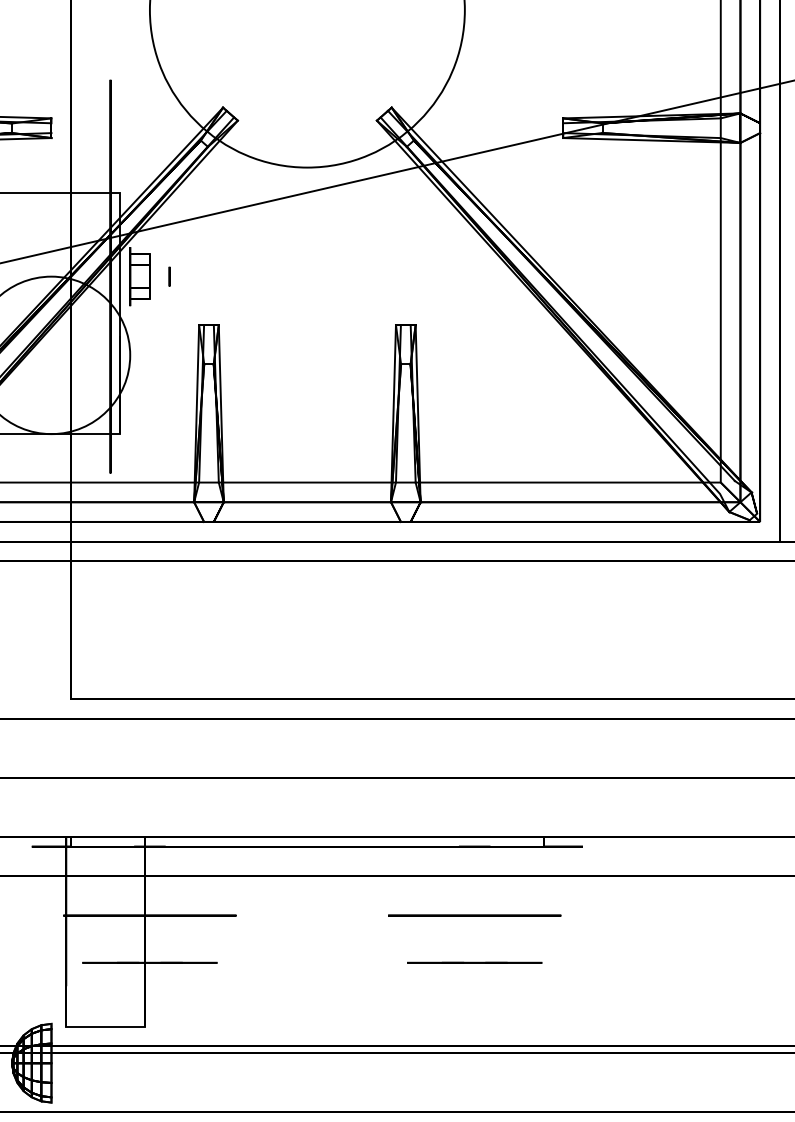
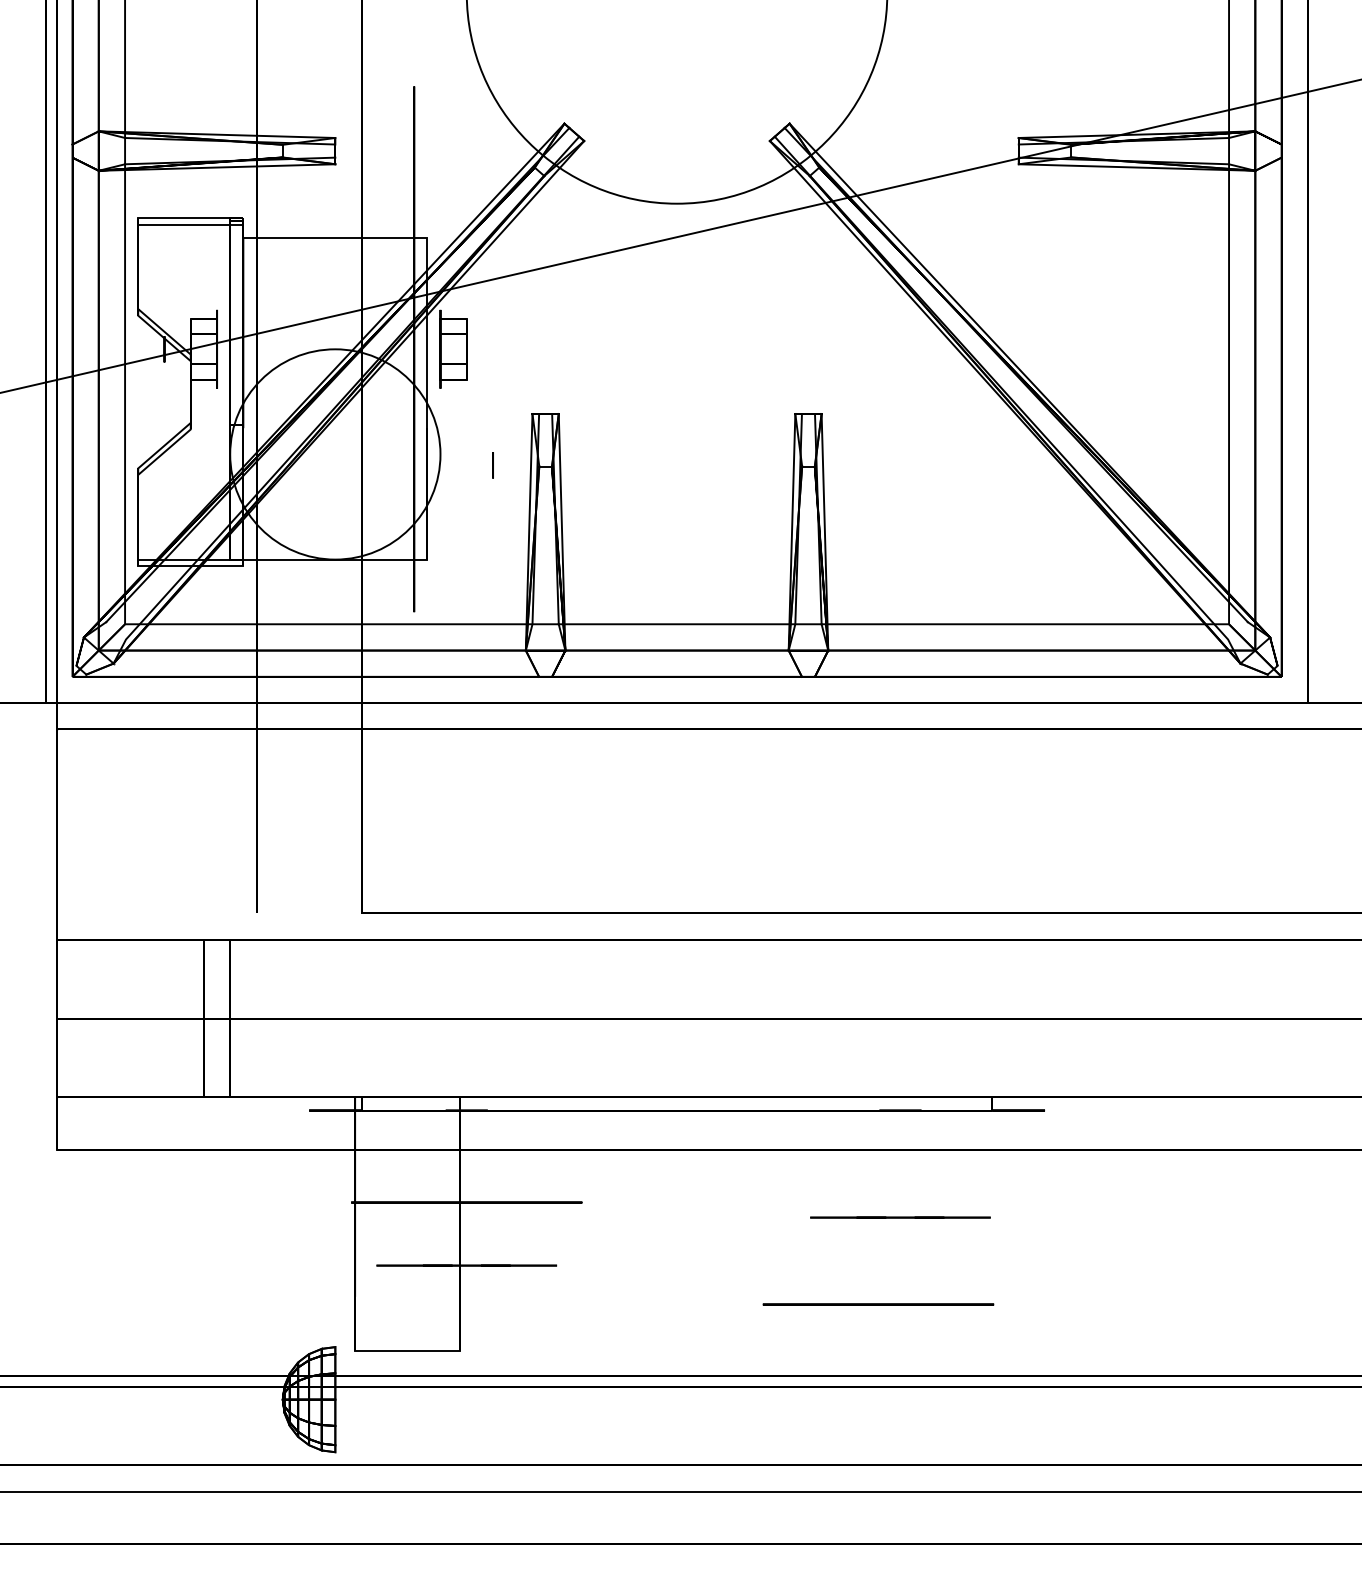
circle: (169, 276) -> (492, 465), moved
circle: (474, 915) -> (878, 1304), moved
line: (474, 962) -> (900, 1217), moved

